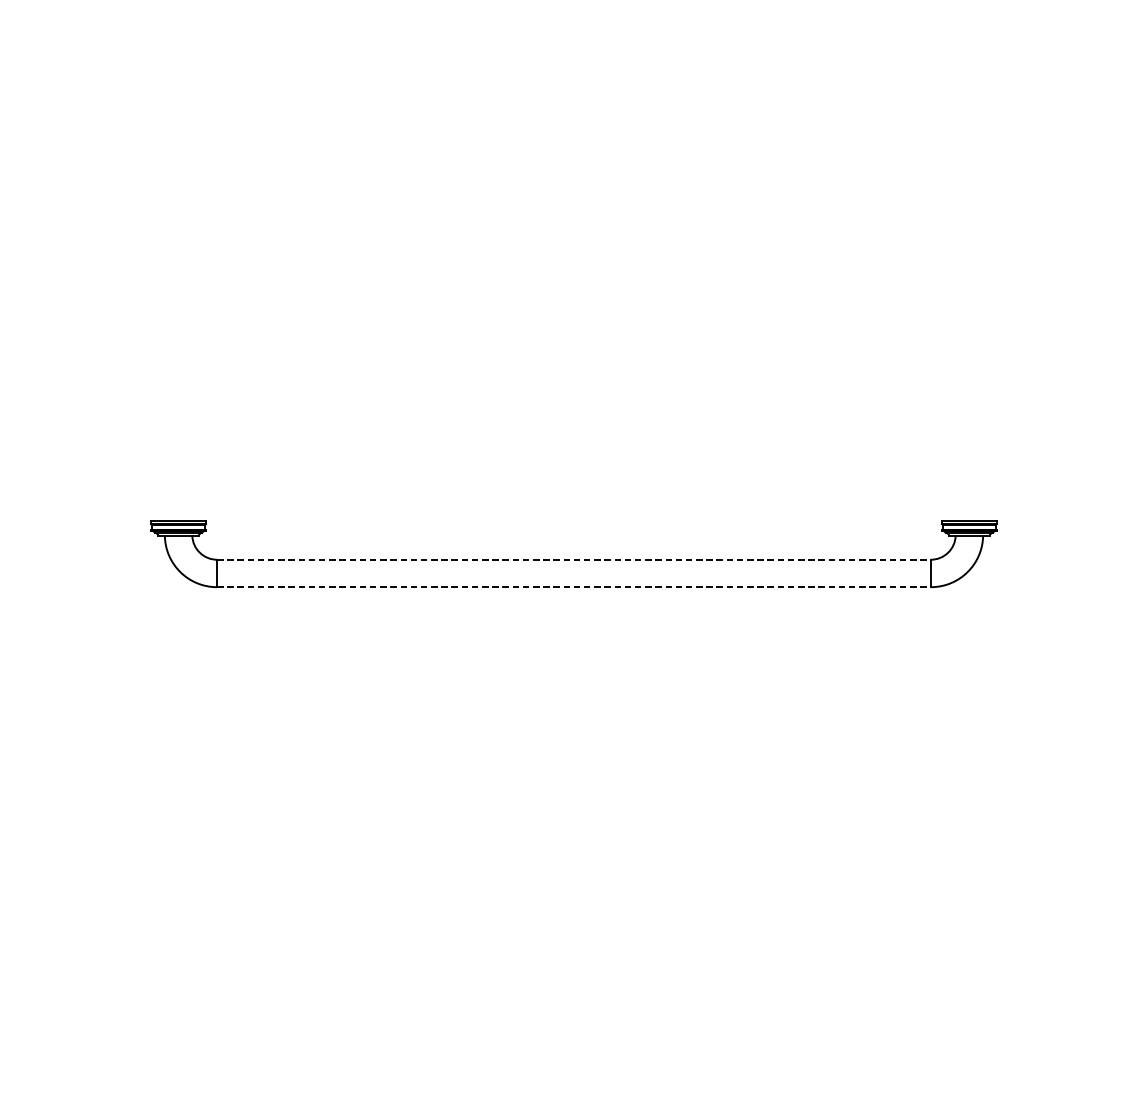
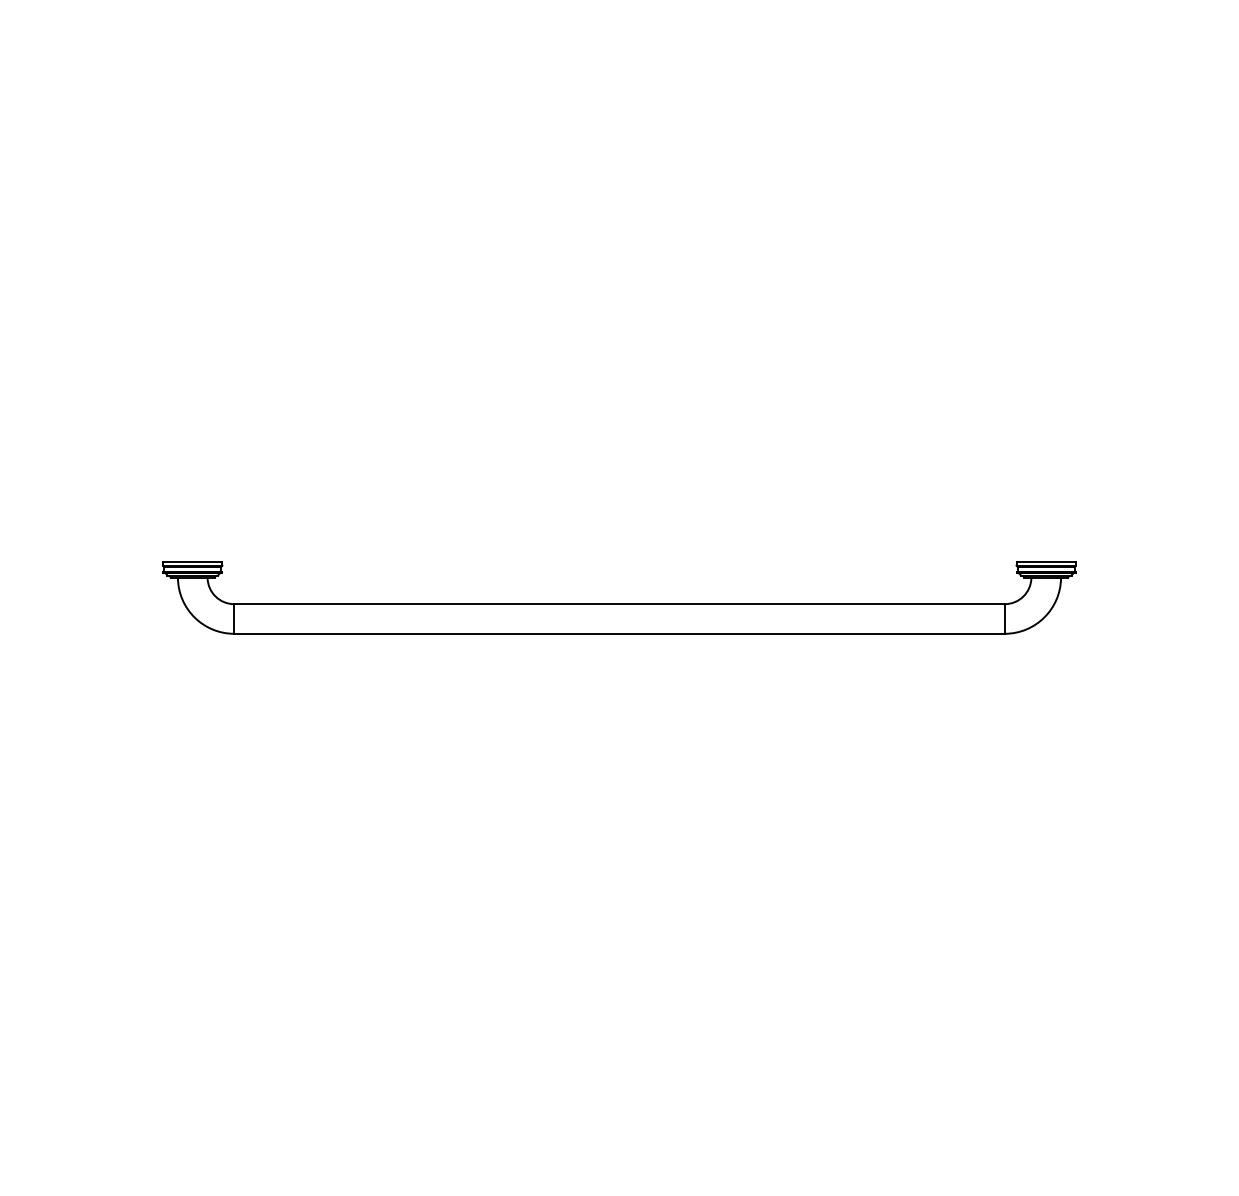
line: (574, 560) -> (620, 604), dashed -> solid
line: (574, 586) -> (620, 633), dashed -> solid

